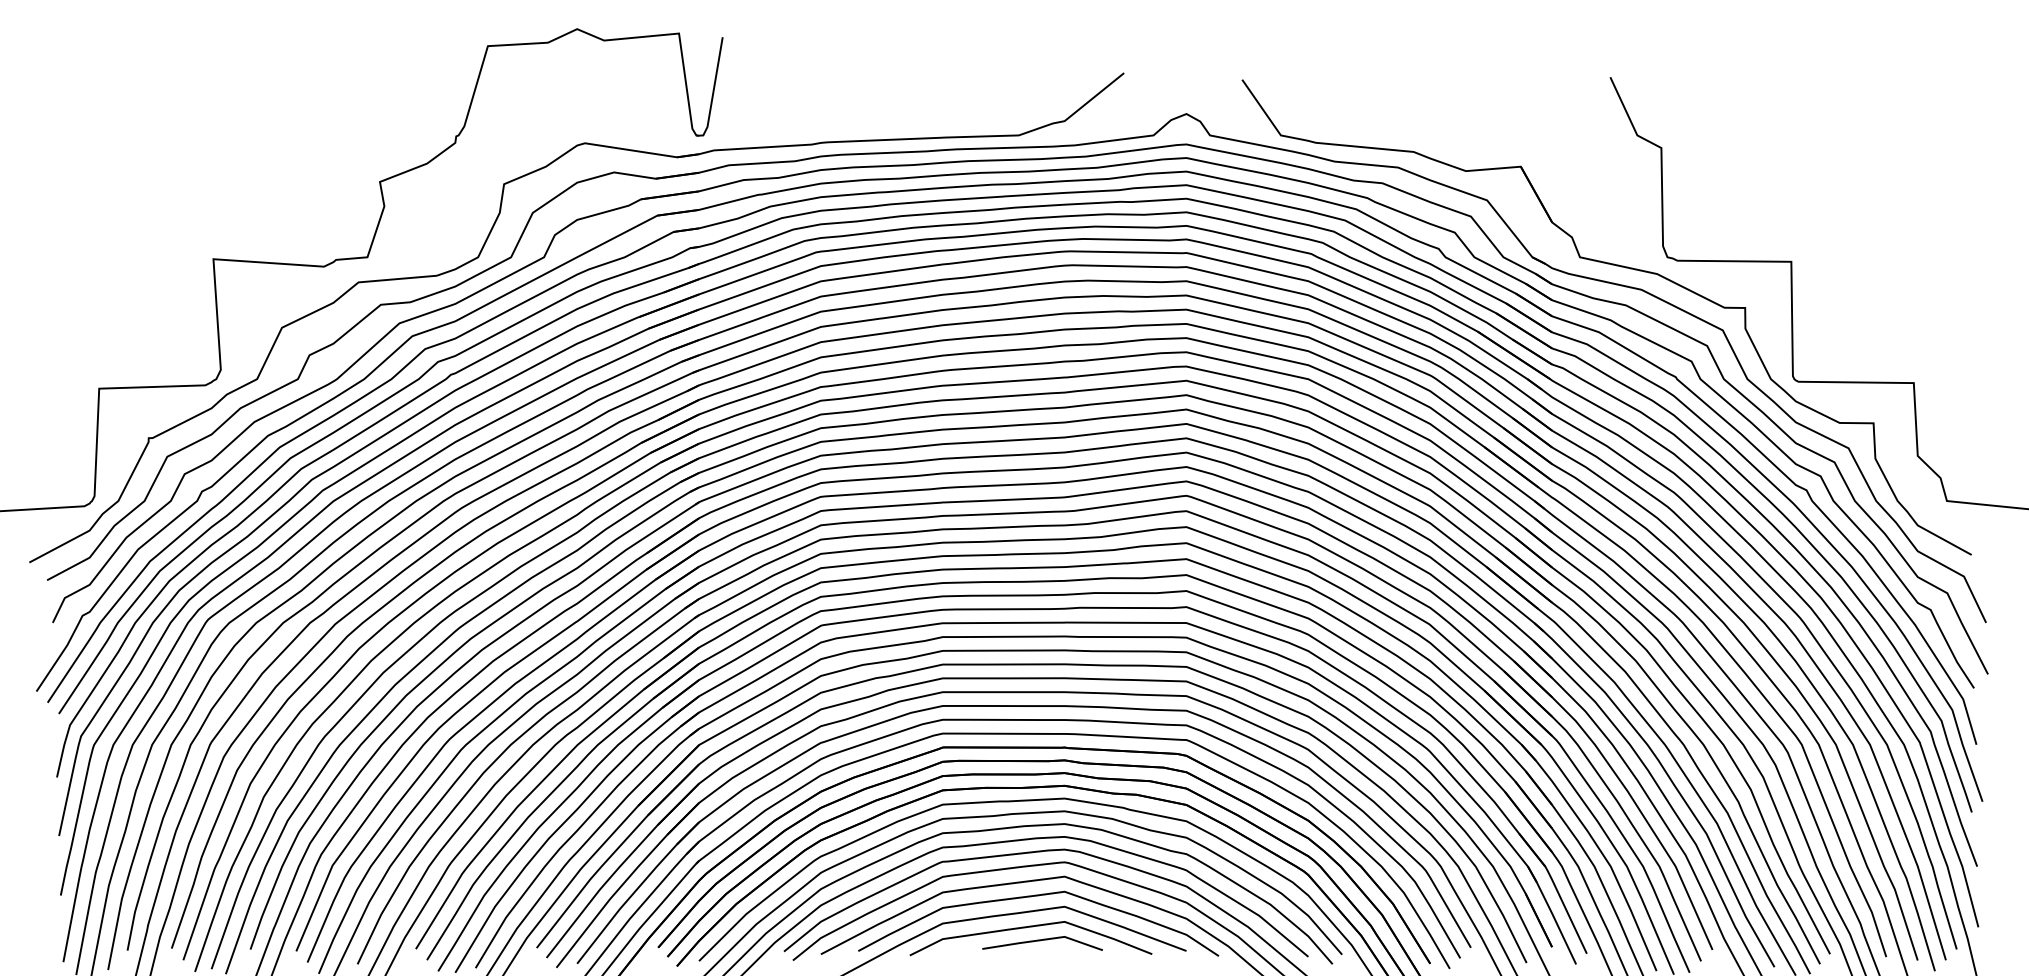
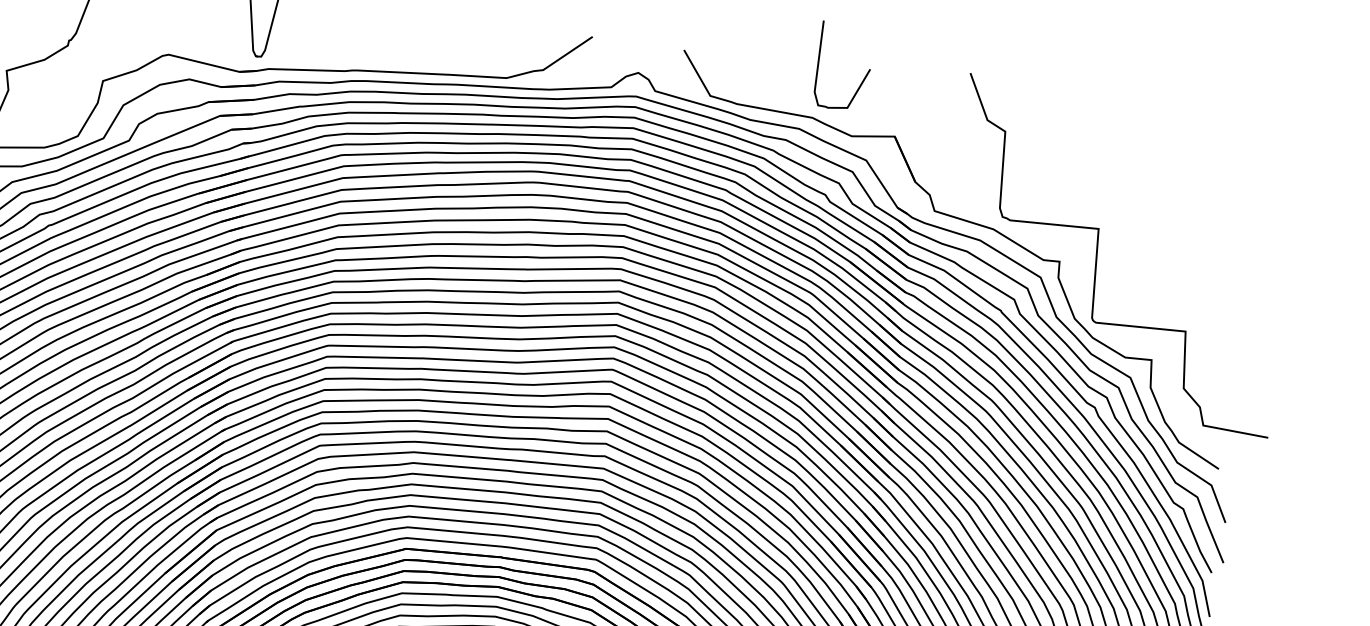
curve: (1474, 96) -> (863, 78), added

